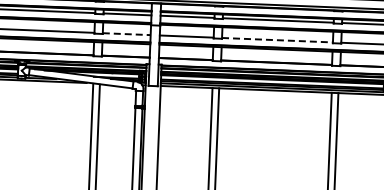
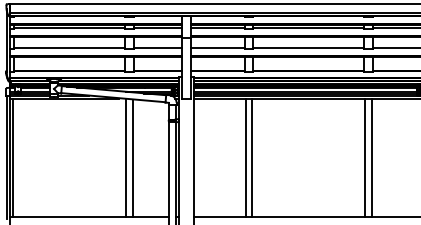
line: (126, 34) -> (157, 48), dashed -> solid
line: (277, 40) -> (308, 48), dashed -> solid

